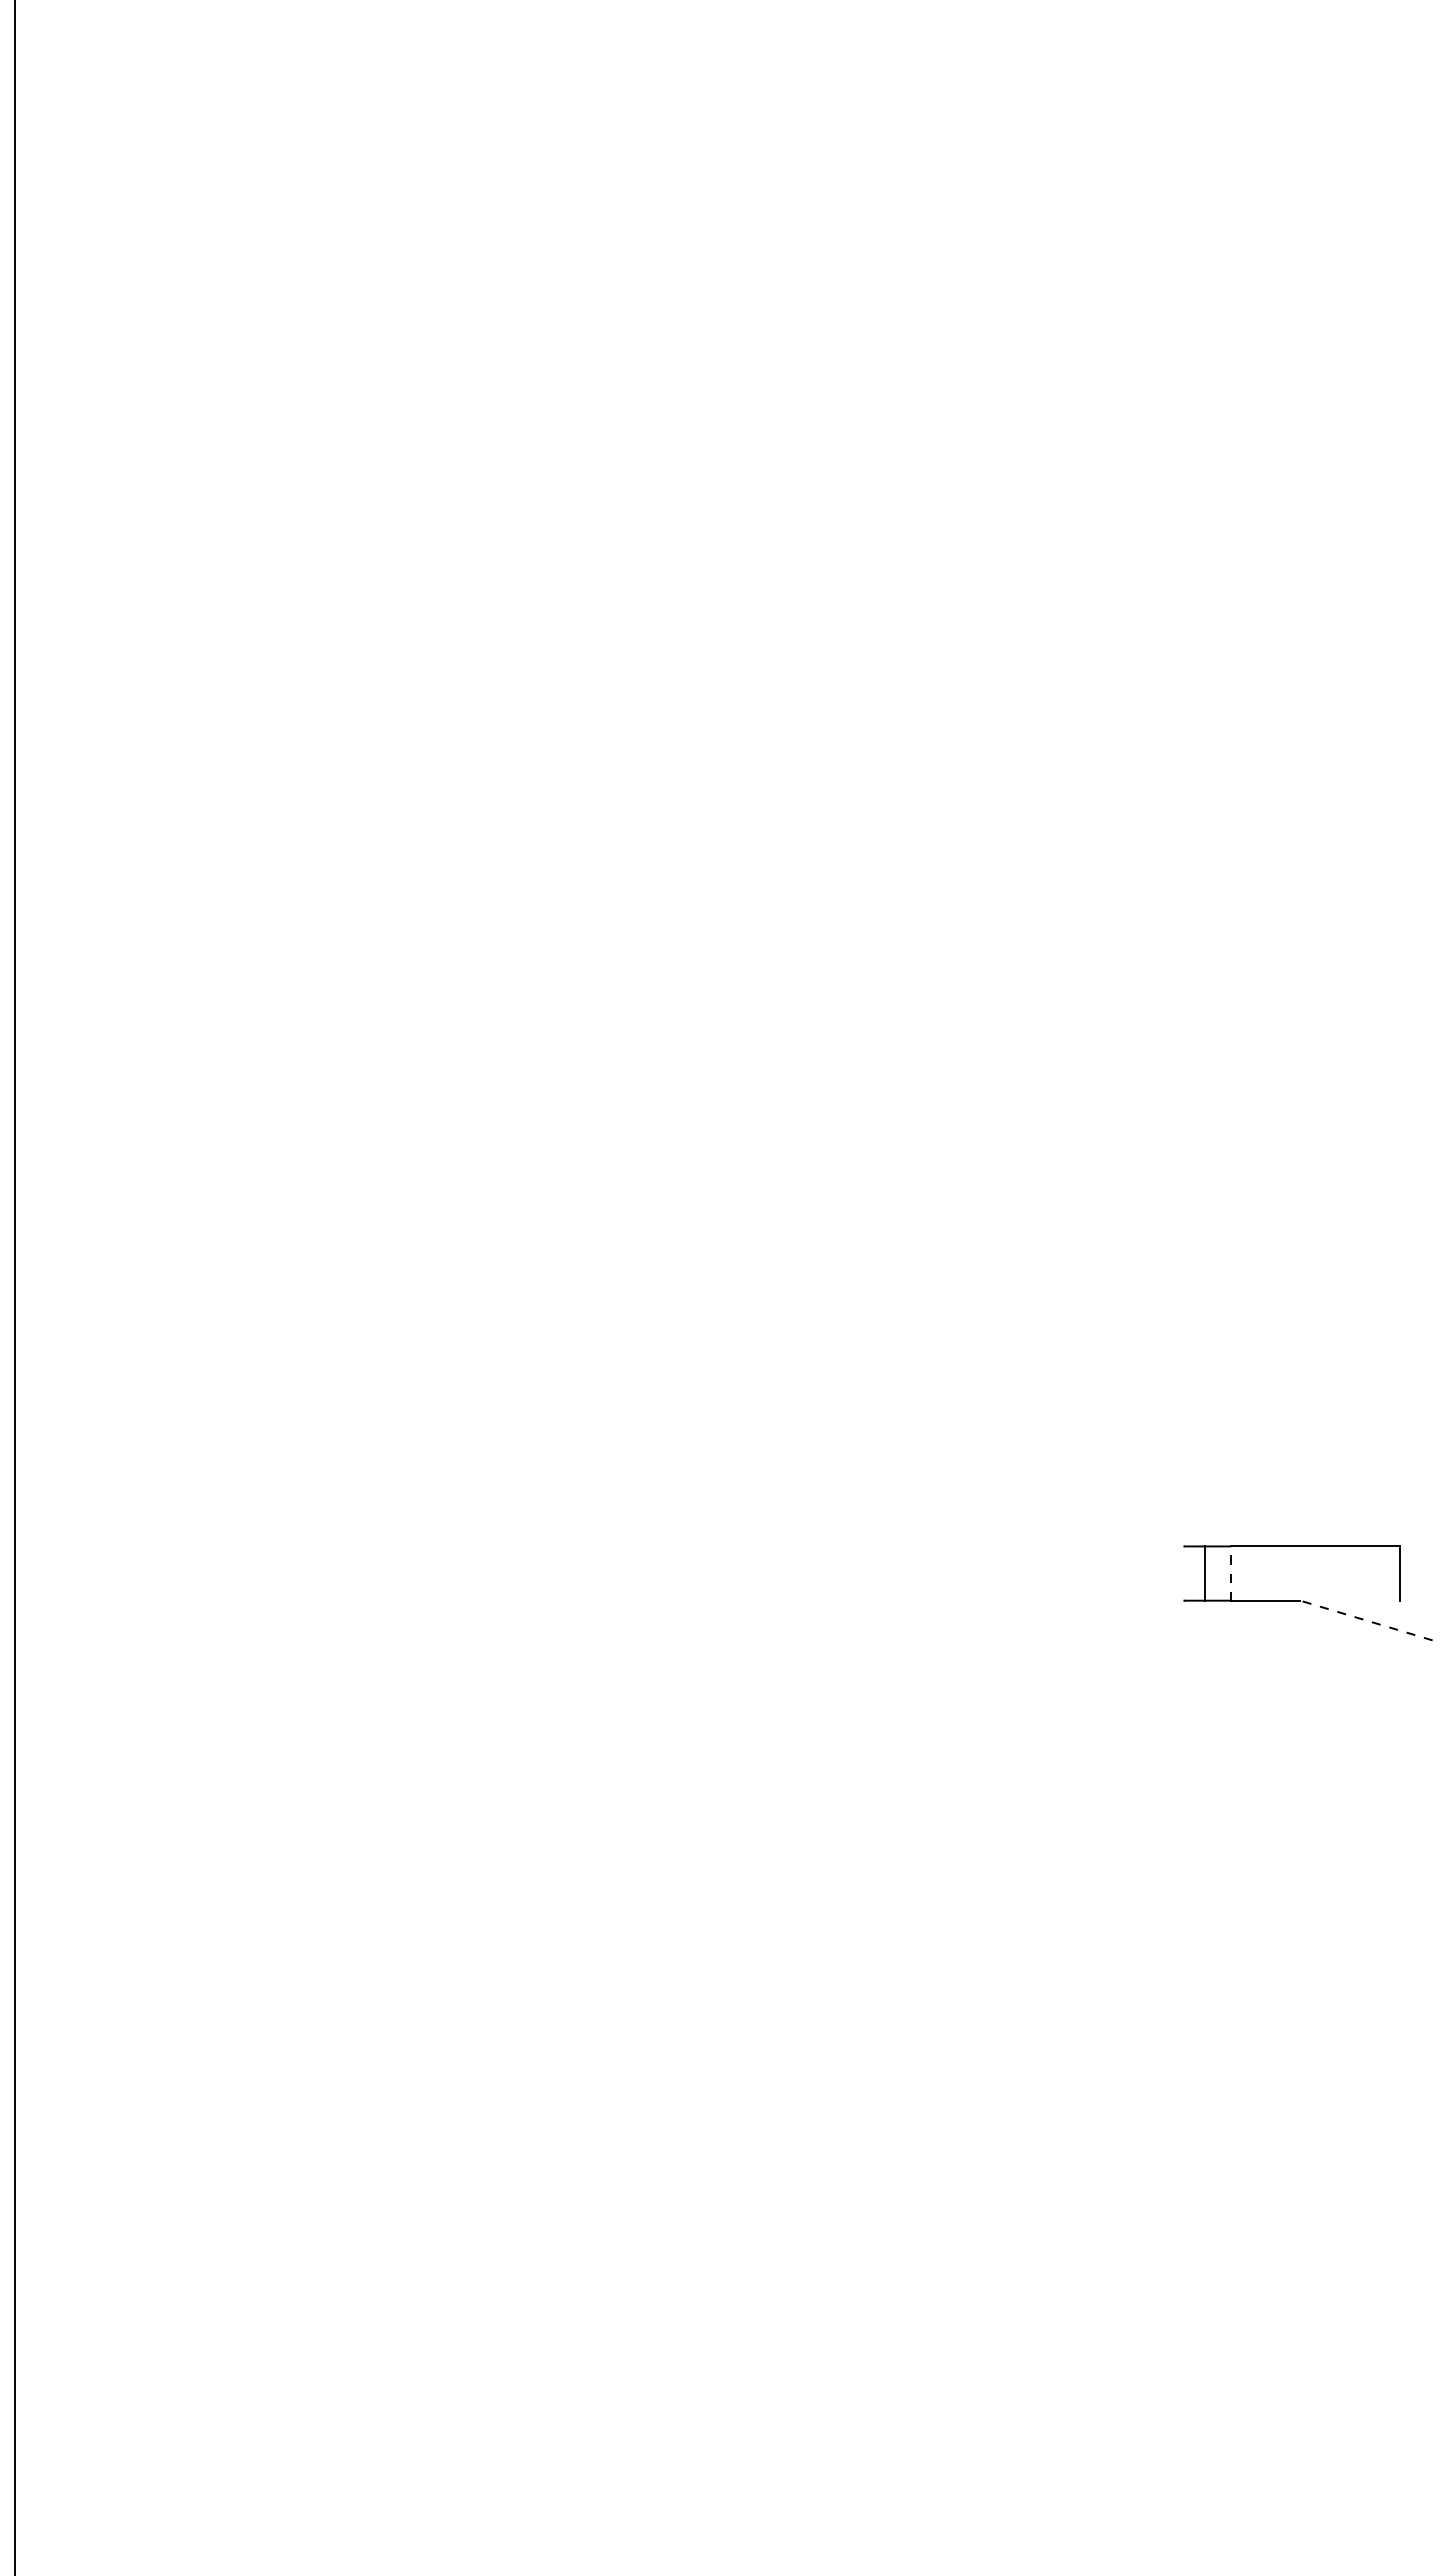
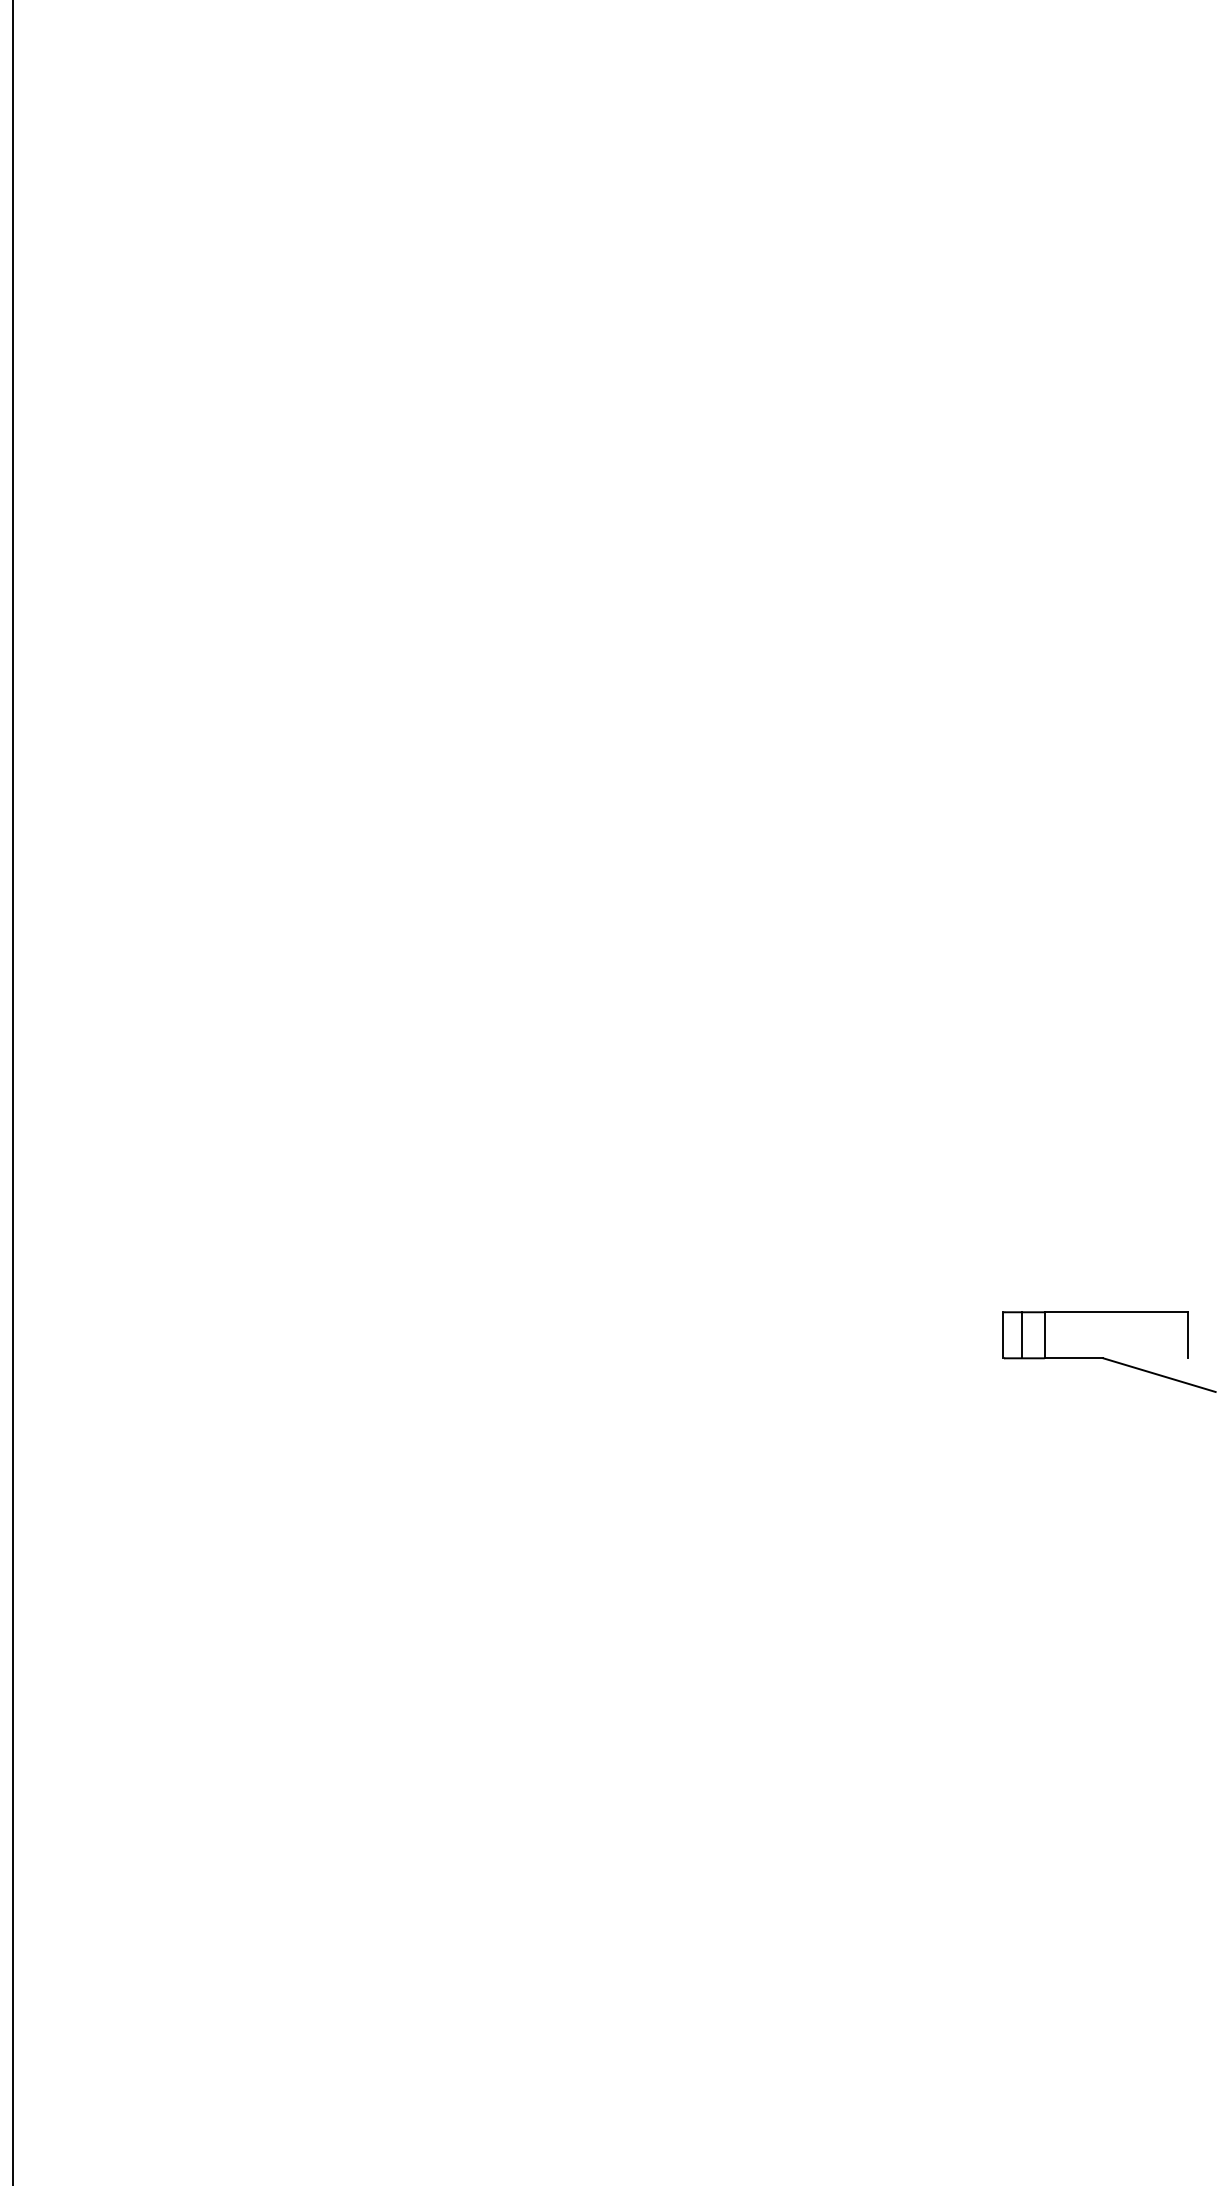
line: (1181, 1573) -> (1002, 1335), added
line: (1231, 1573) -> (1045, 1335), dashed -> solid
line: (1365, 1620) -> (1158, 1375), dashed -> solid

